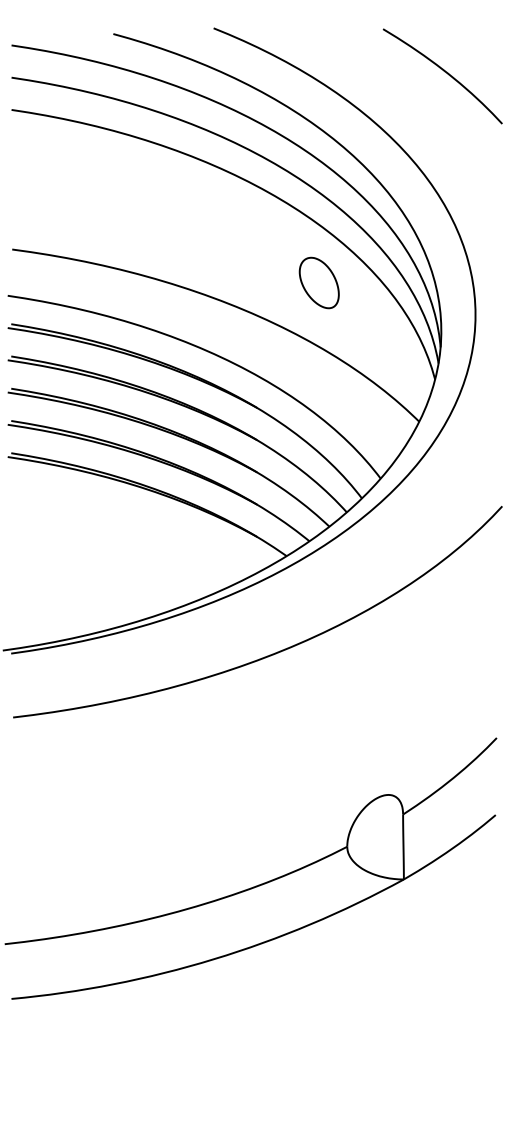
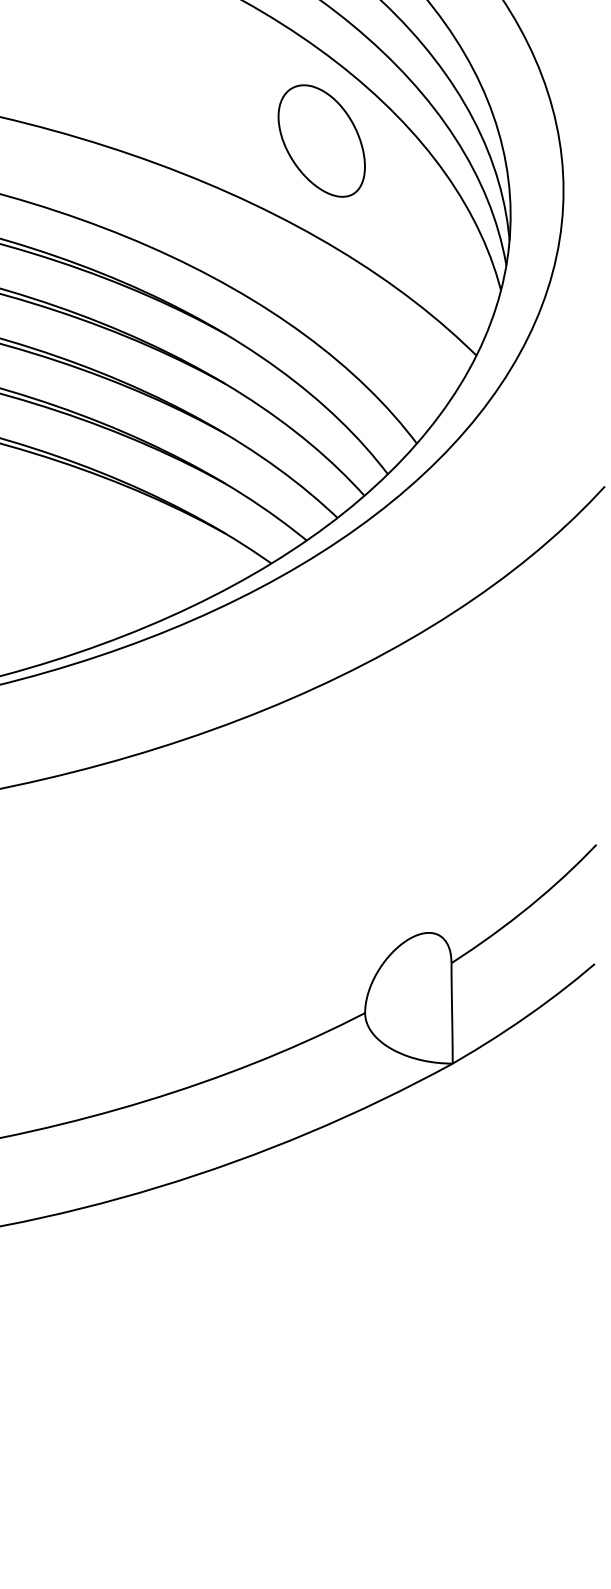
part: (319, 282) -> (322, 140), size x1.43

